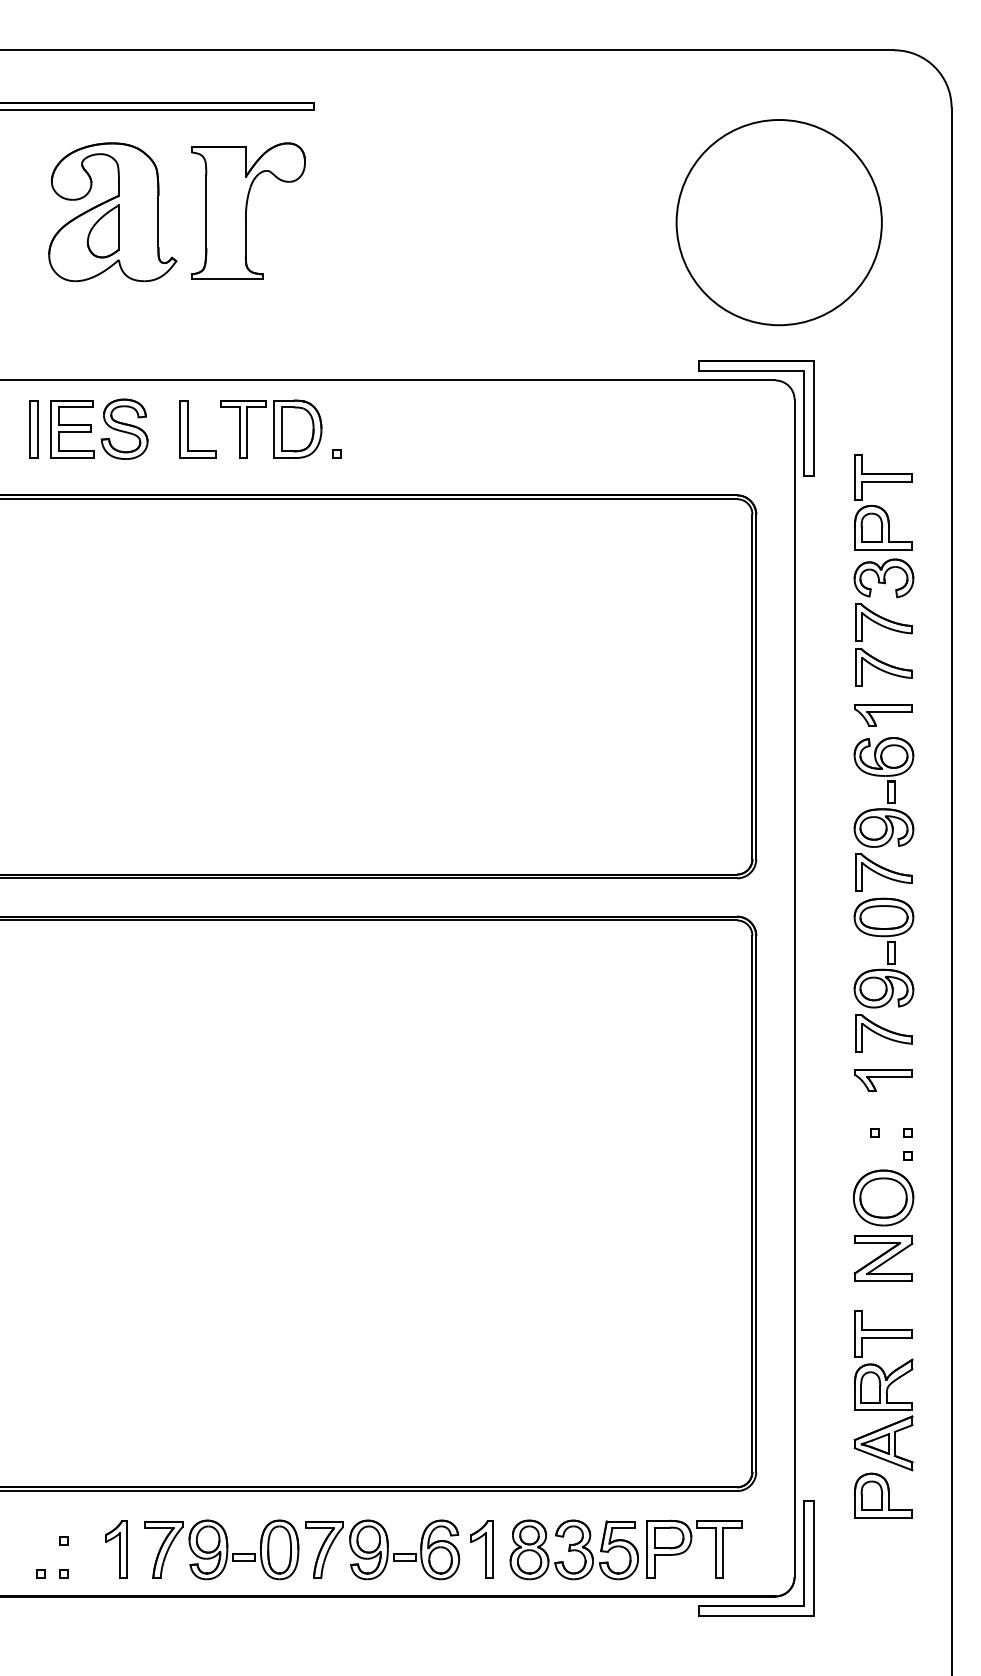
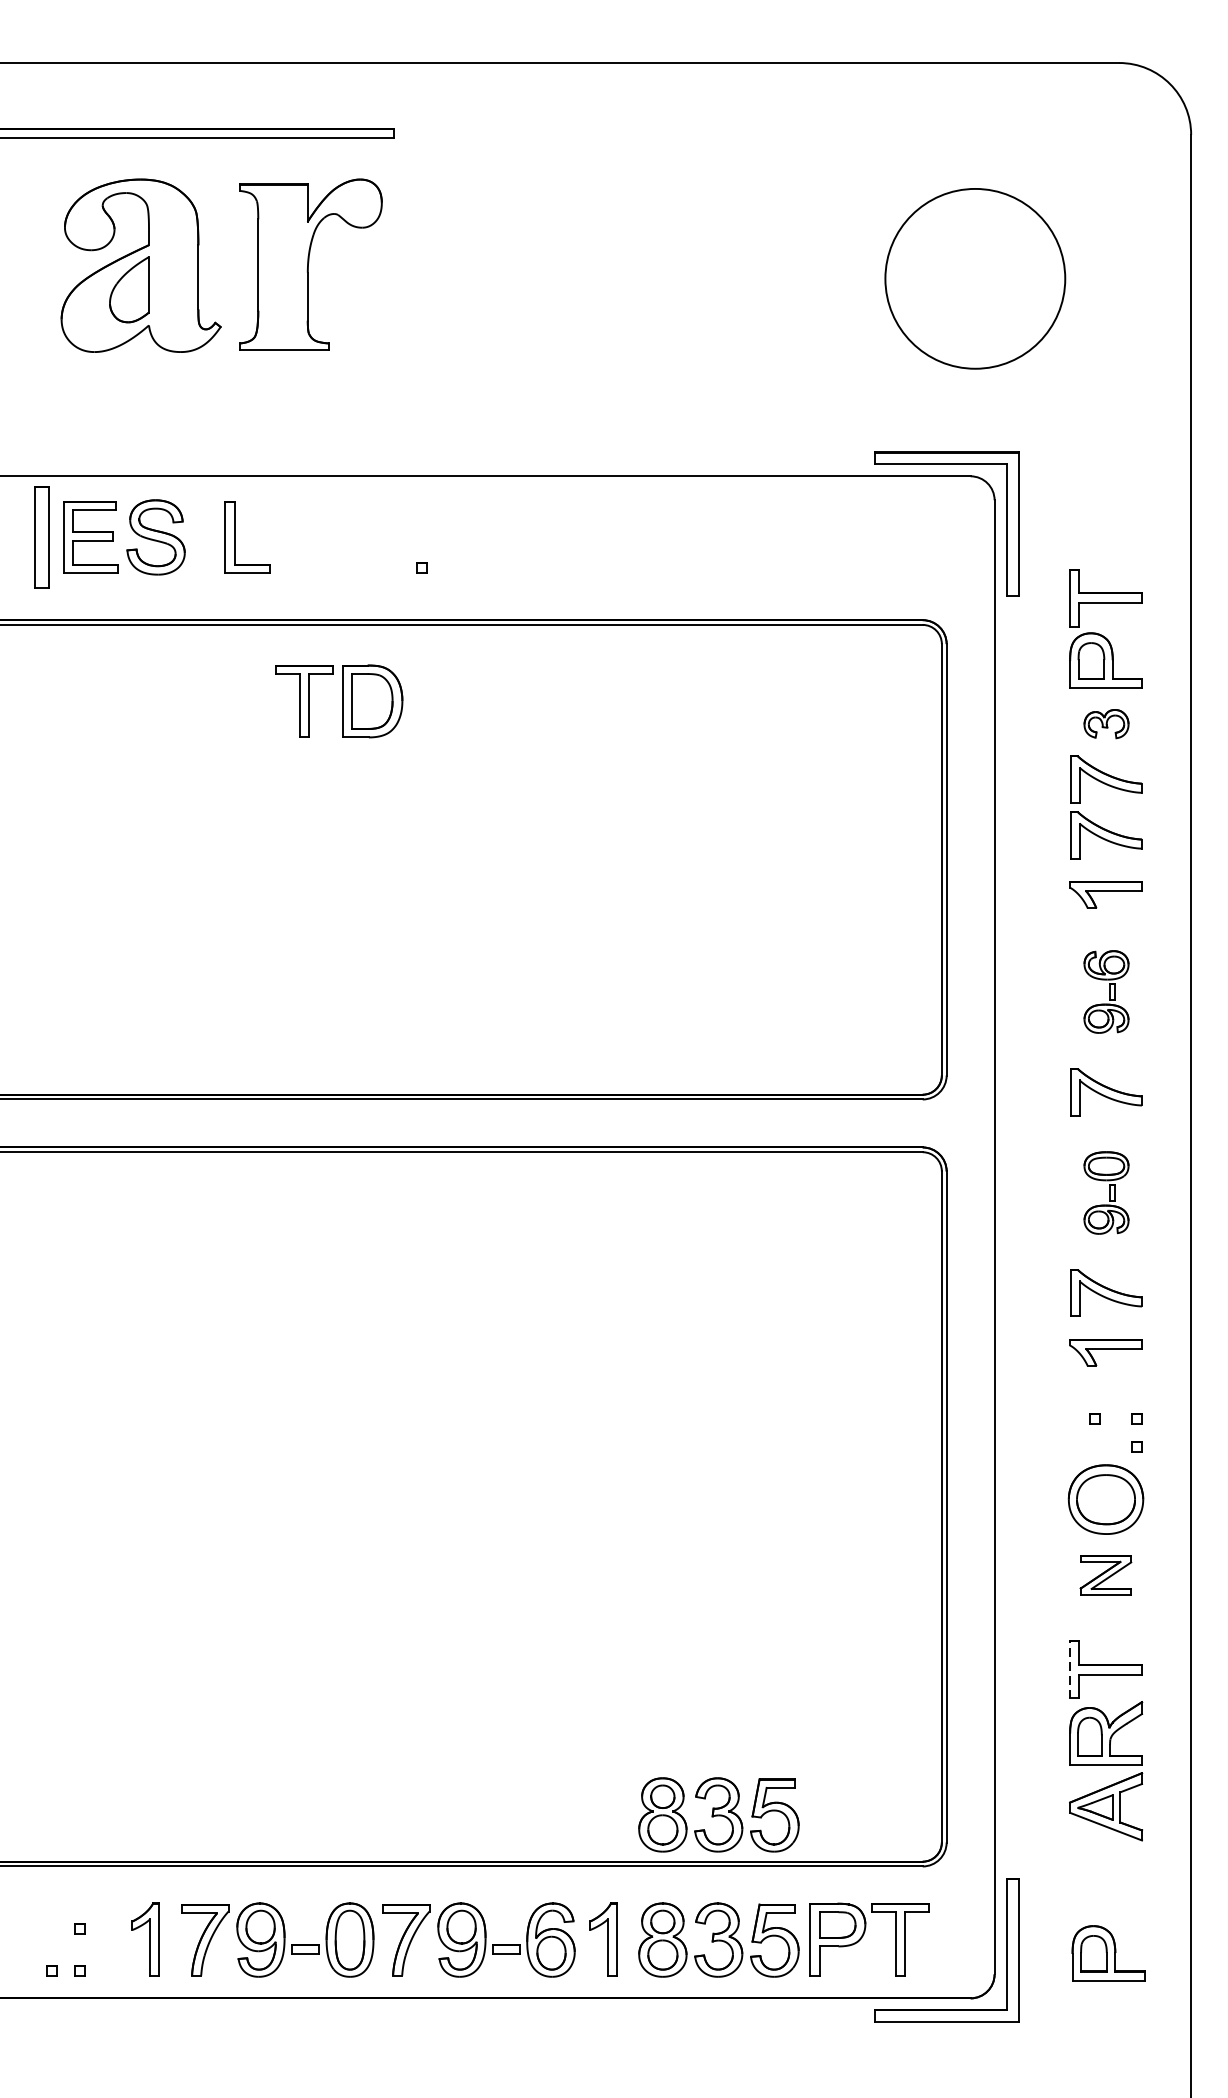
part: (778, 222) -> (974, 278), size x0.7
part: (271, 428) -> (339, 700), moved
part: (33, 429) -> (41, 537), size x1.4
part: (883, 578) -> (1105, 724), size x0.6
part: (883, 792) -> (1105, 992), size x0.6
part: (883, 952) -> (1105, 1192), size x0.6
part: (883, 1258) -> (1105, 1575), size x0.7
line: (854, 1334) -> (1069, 1670), solid -> dashed
part: (573, 1449) -> (717, 1814), added
part: (883, 1495) -> (1108, 1953), moved

